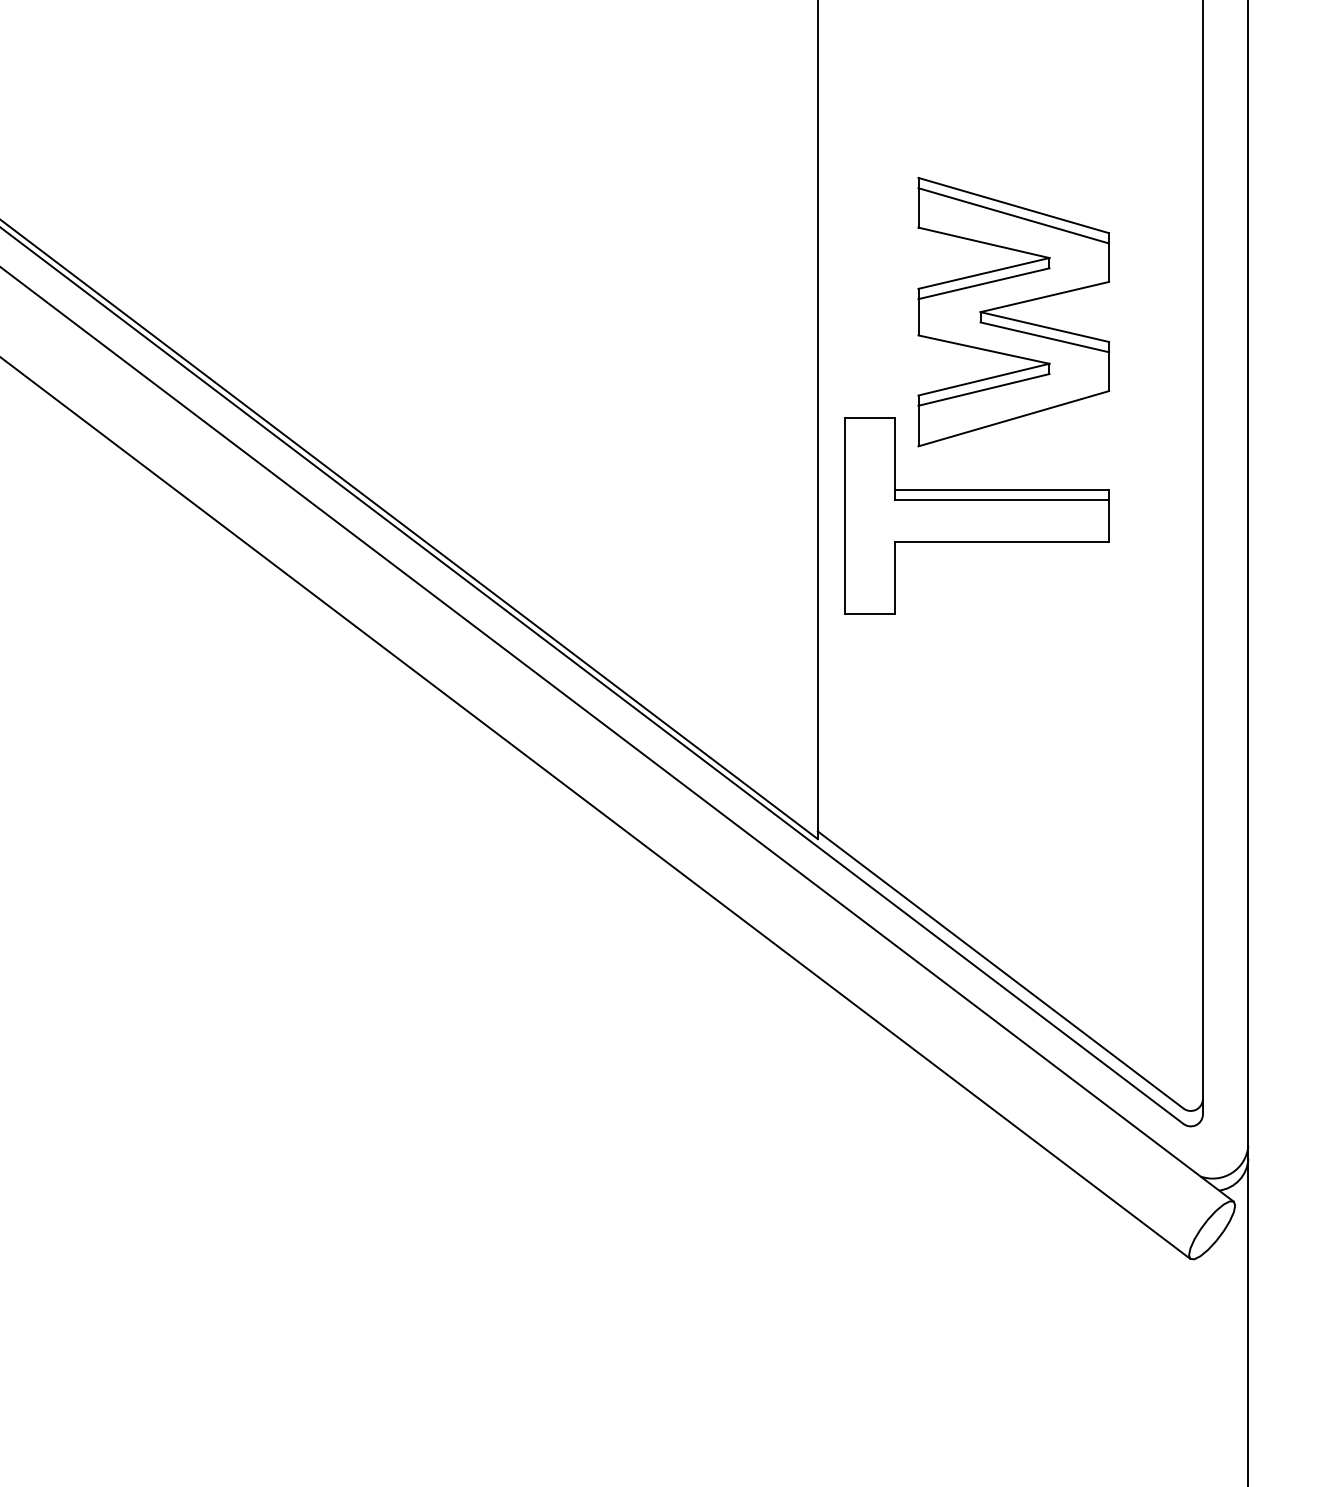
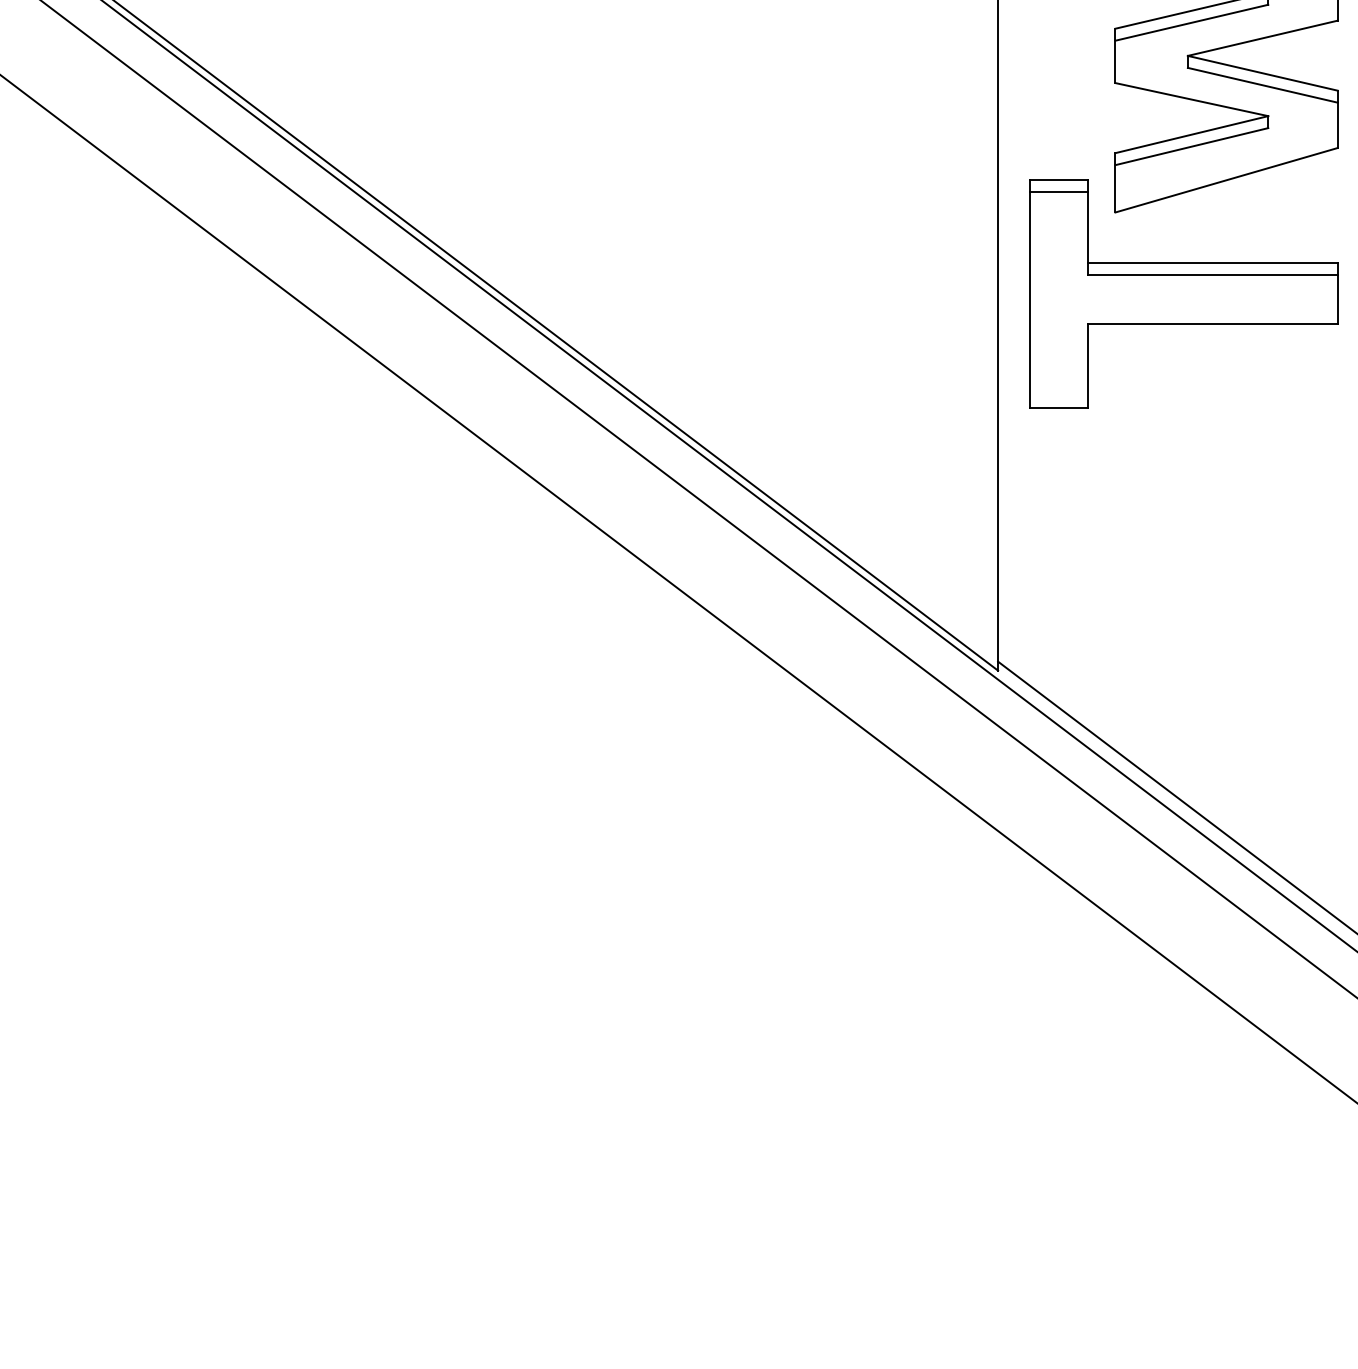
line: (869, 428) -> (1058, 191), added

